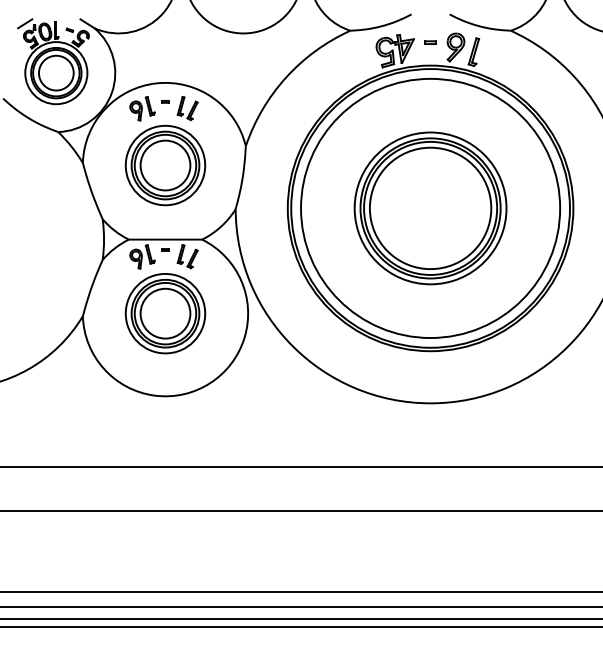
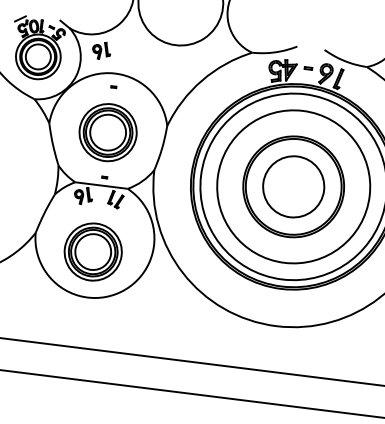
part: (142, 108) -> (101, 50), moved
part: (187, 108) -> (128, 93), removed
circle: (430, 208) -> (293, 186), size x0.7
circle: (430, 208) -> (293, 186), size x1.4
part: (165, 249) -> (104, 177), moved
part: (165, 313) -> (93, 251), moved

